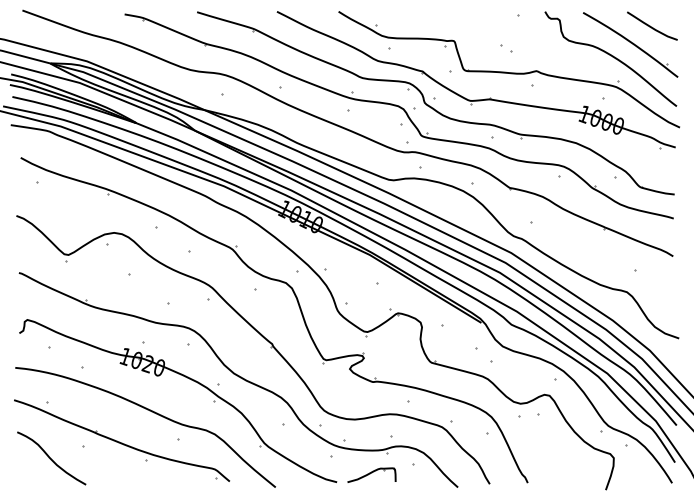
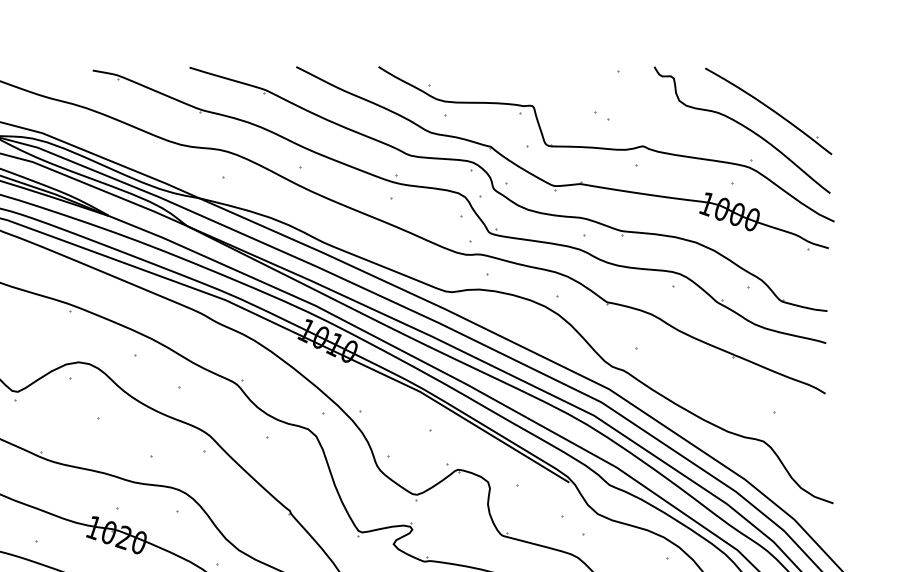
curve: (651, 26) -> (796, 86), removed

